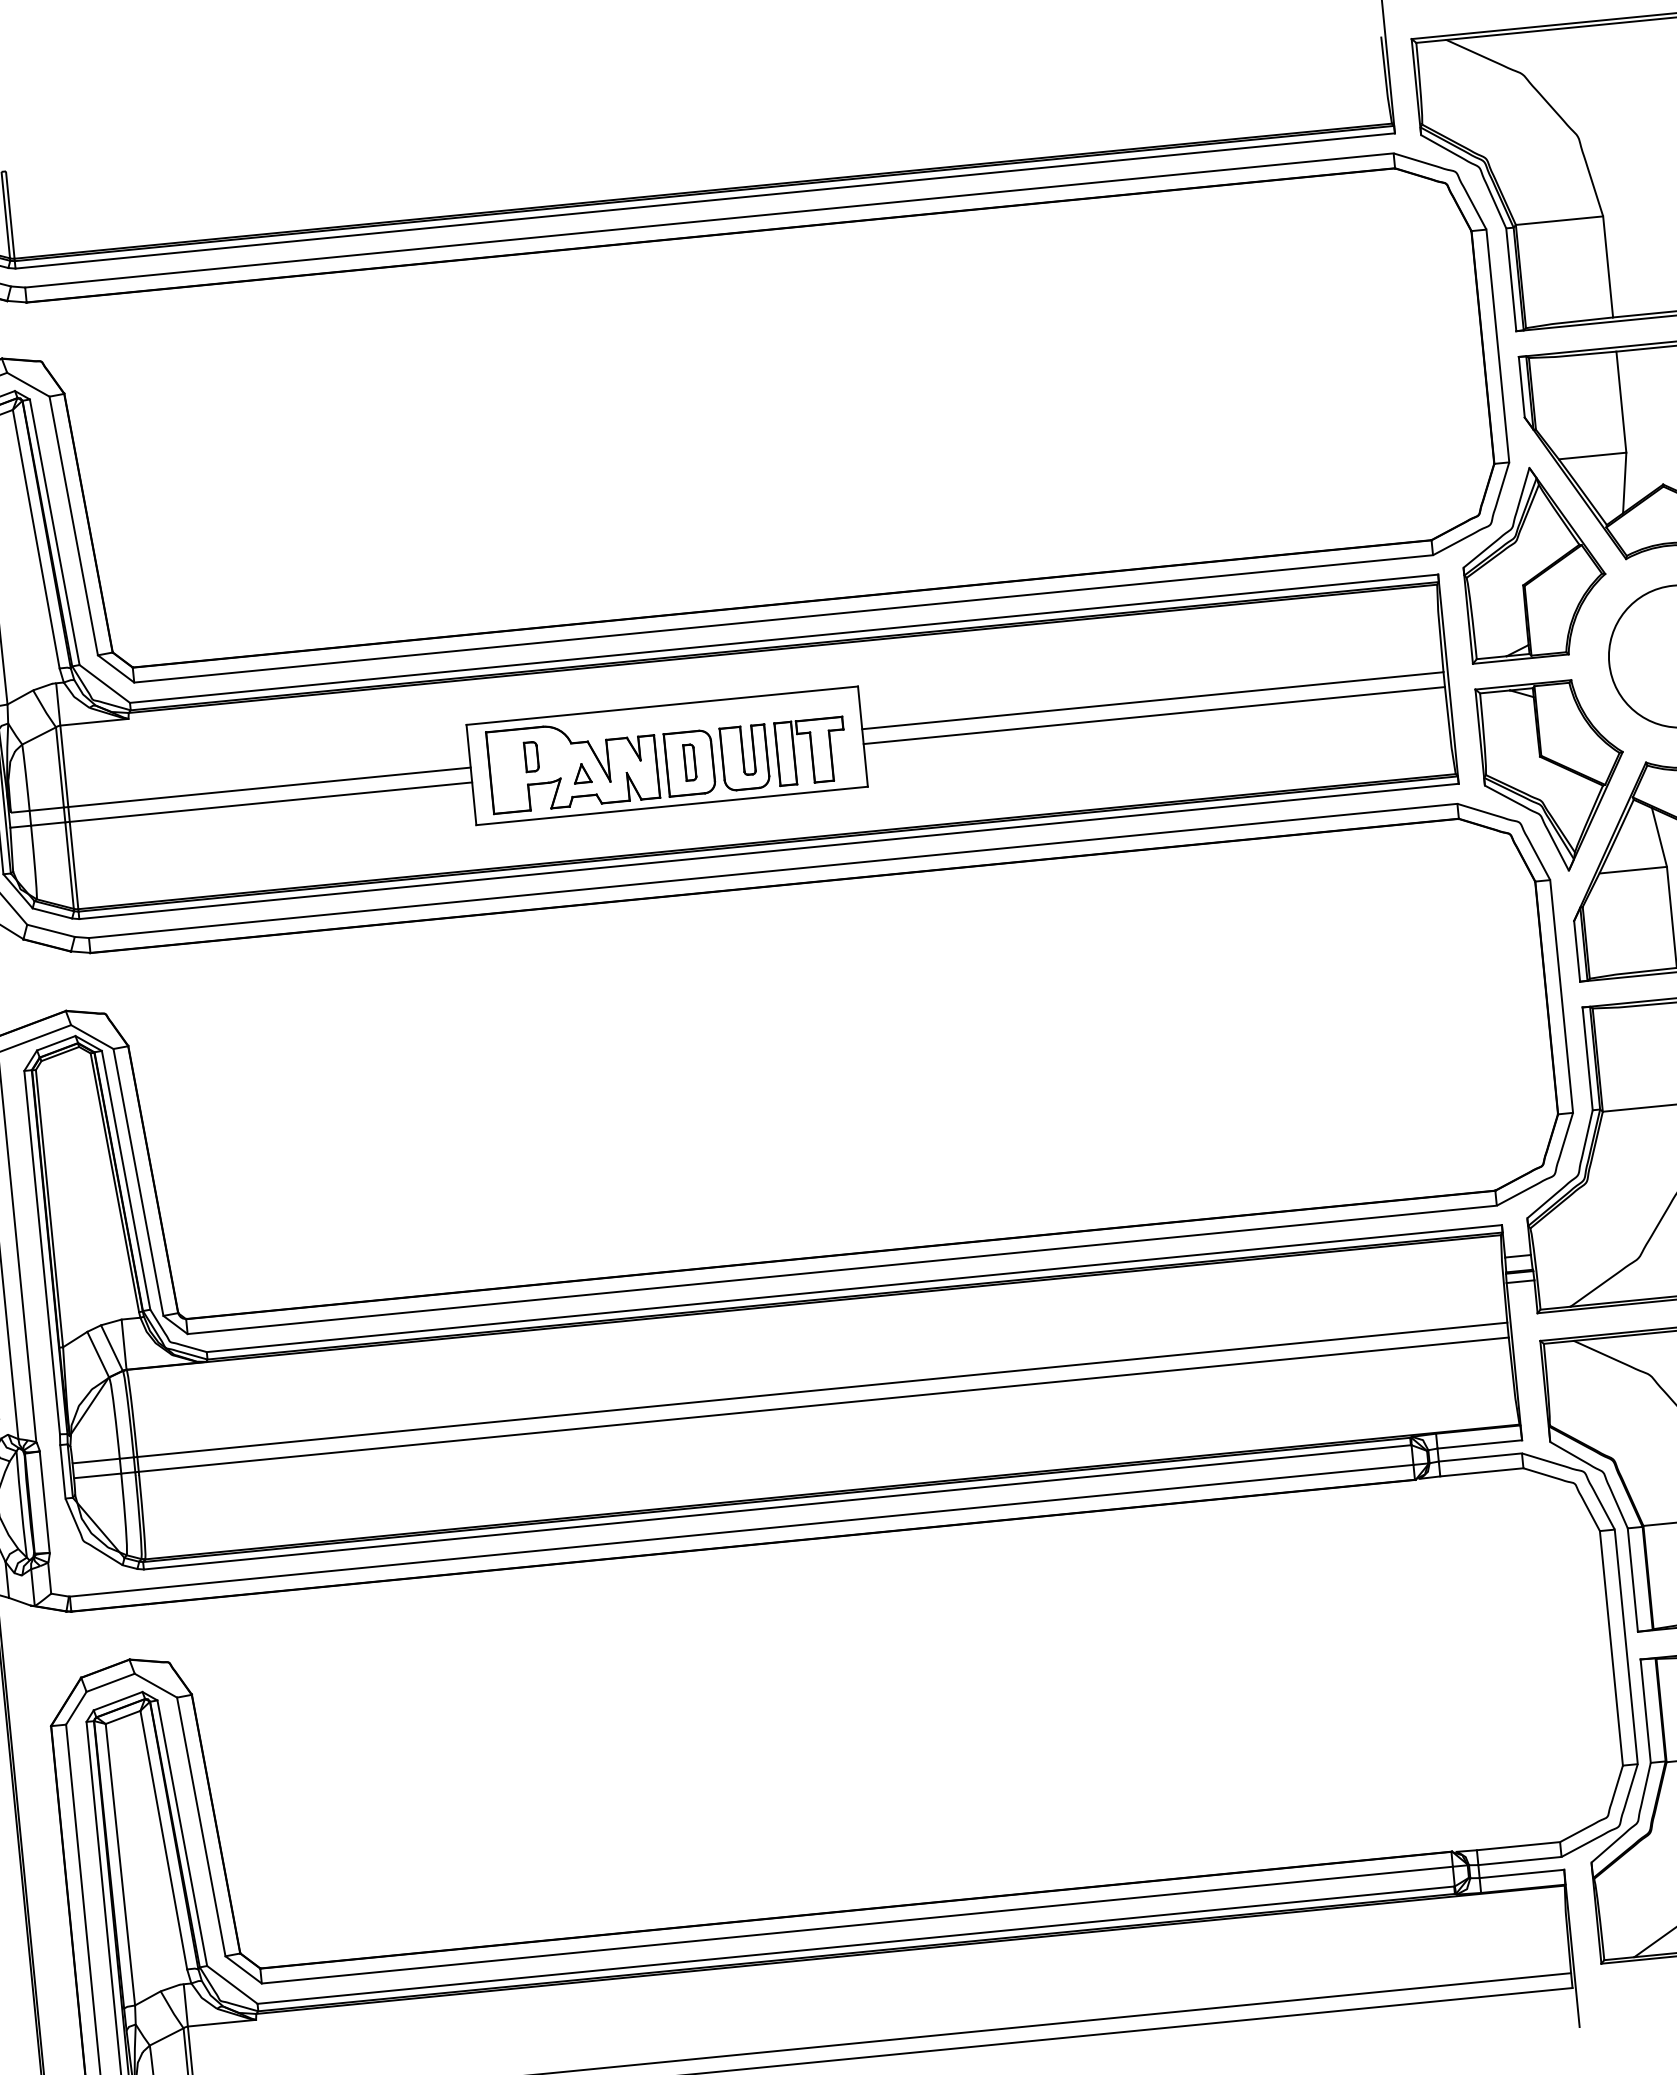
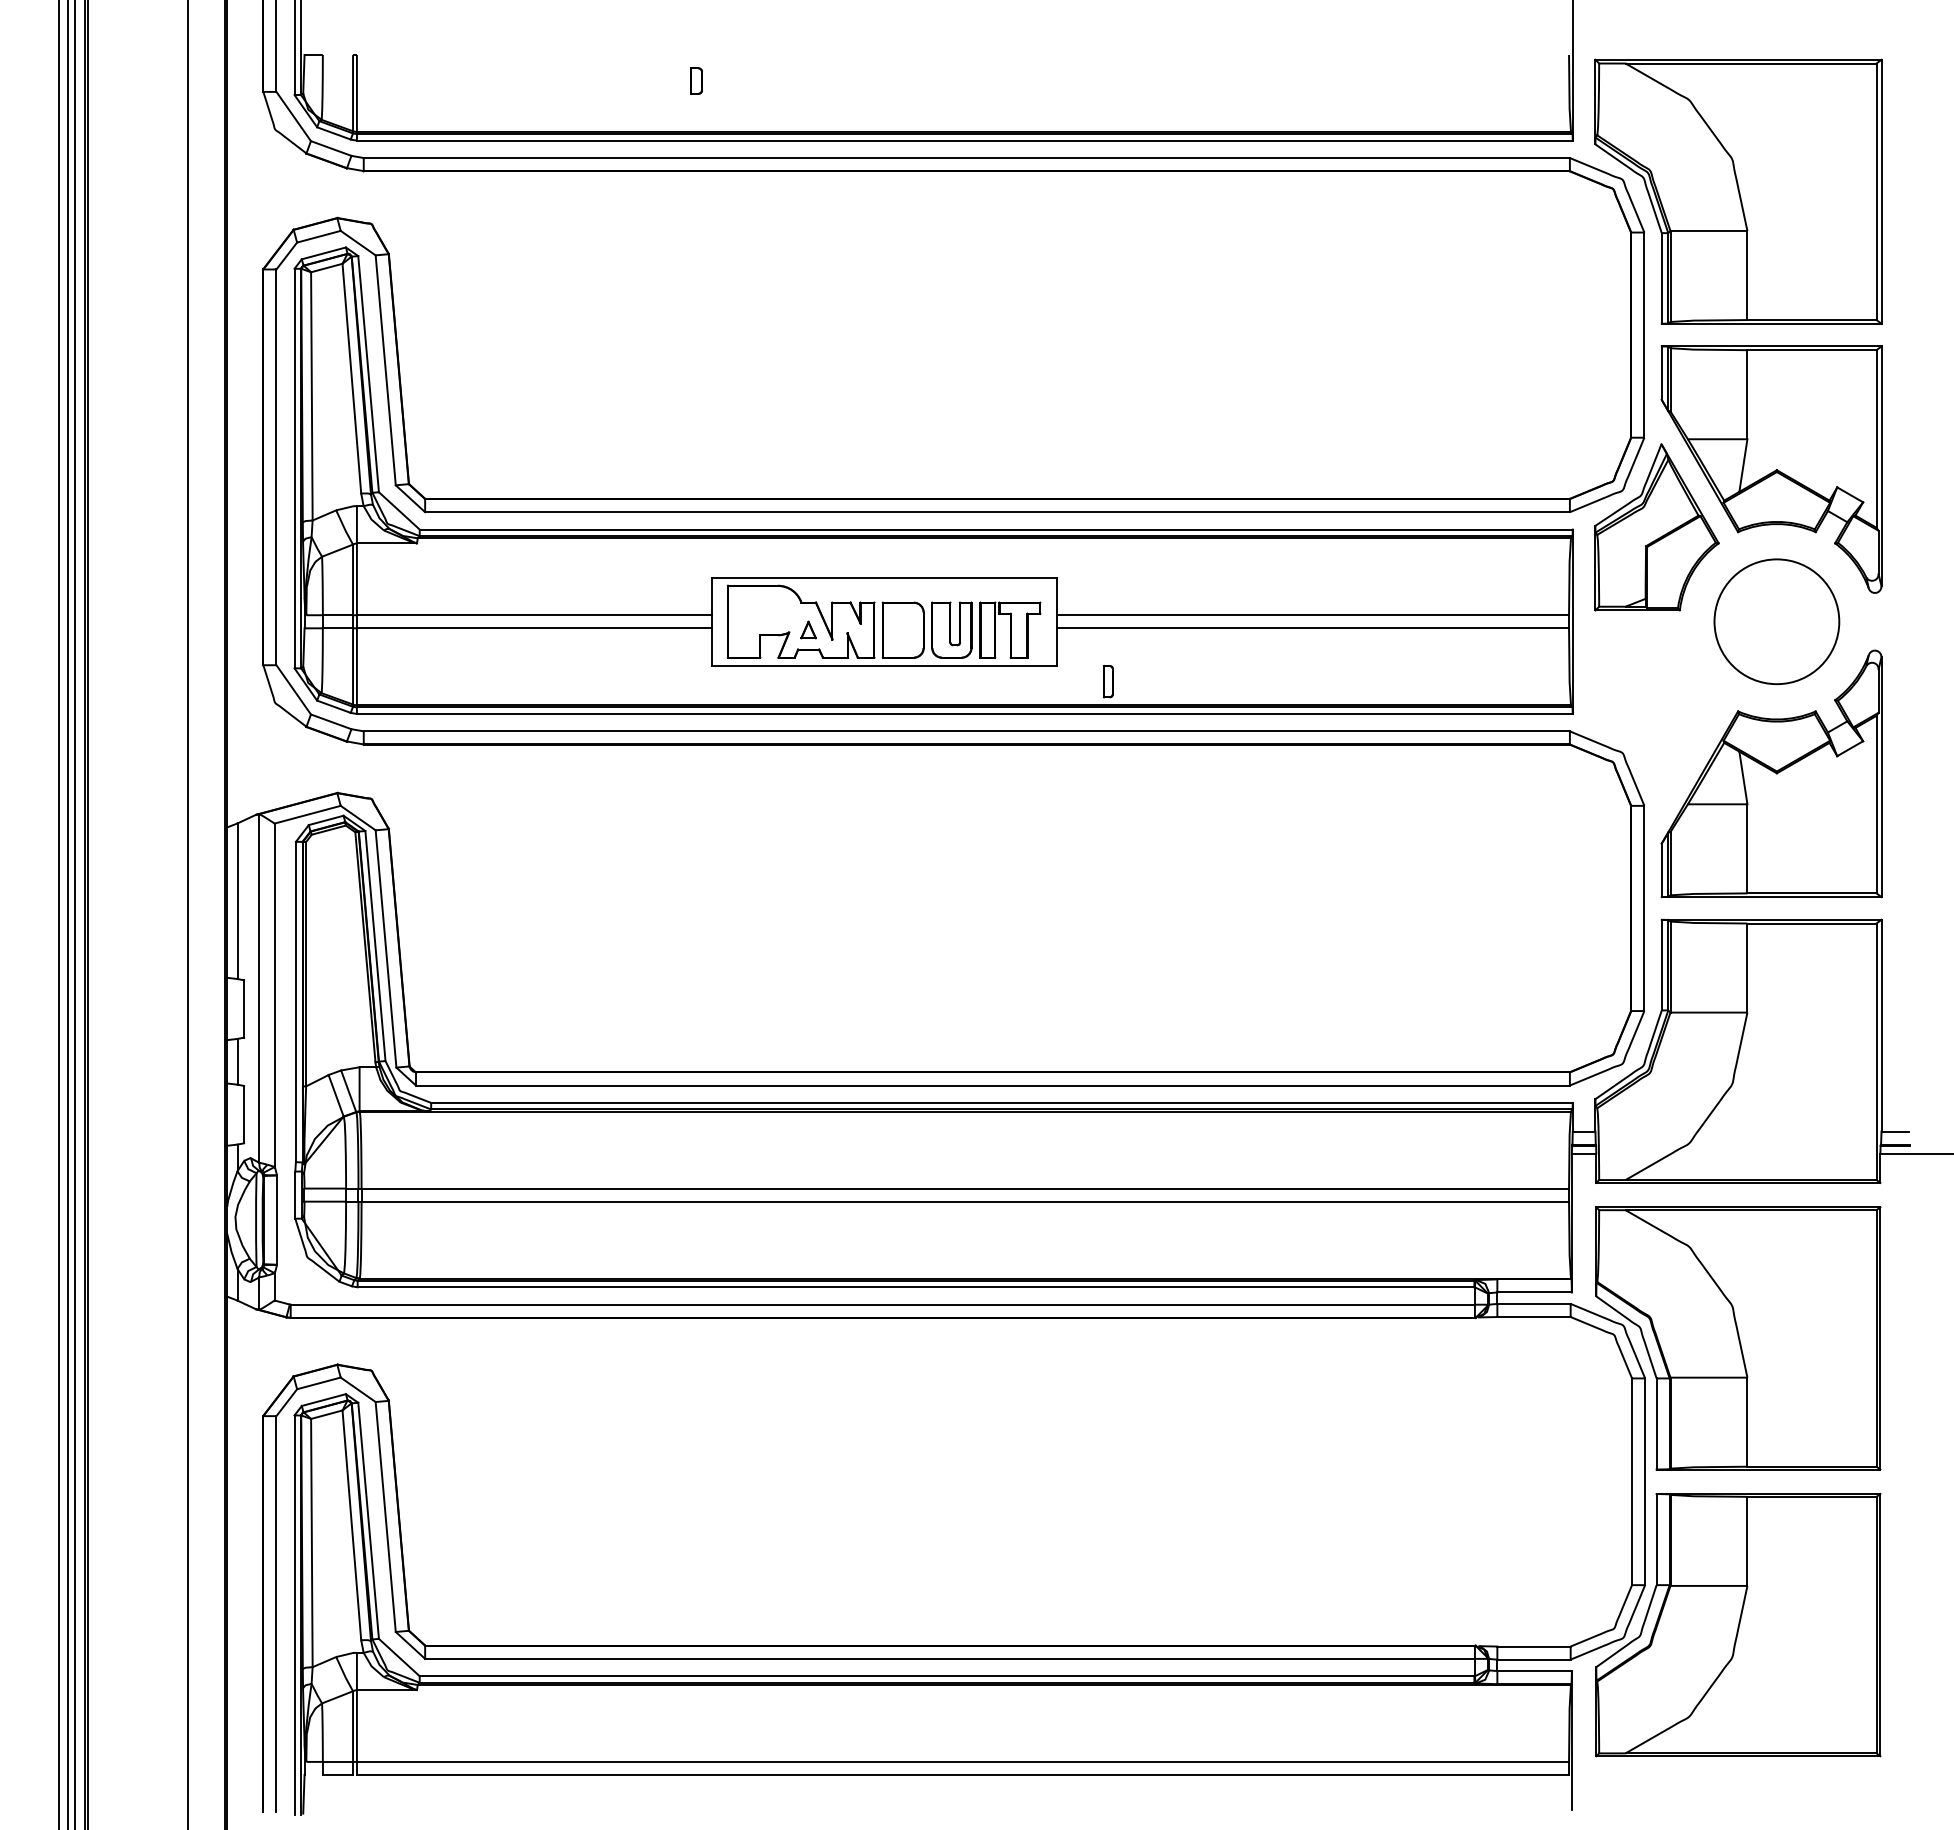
part: (531, 756) -> (696, 80), moved
part: (690, 762) -> (1108, 681), moved
part: (1554, 777) -> (1656, 716), removed

